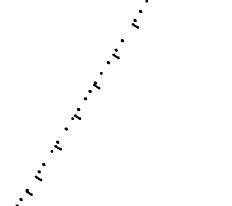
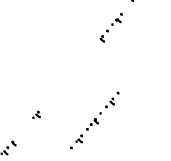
part: (93, 84) -> (94, 120), moved
part: (40, 171) -> (23, 130), removed

